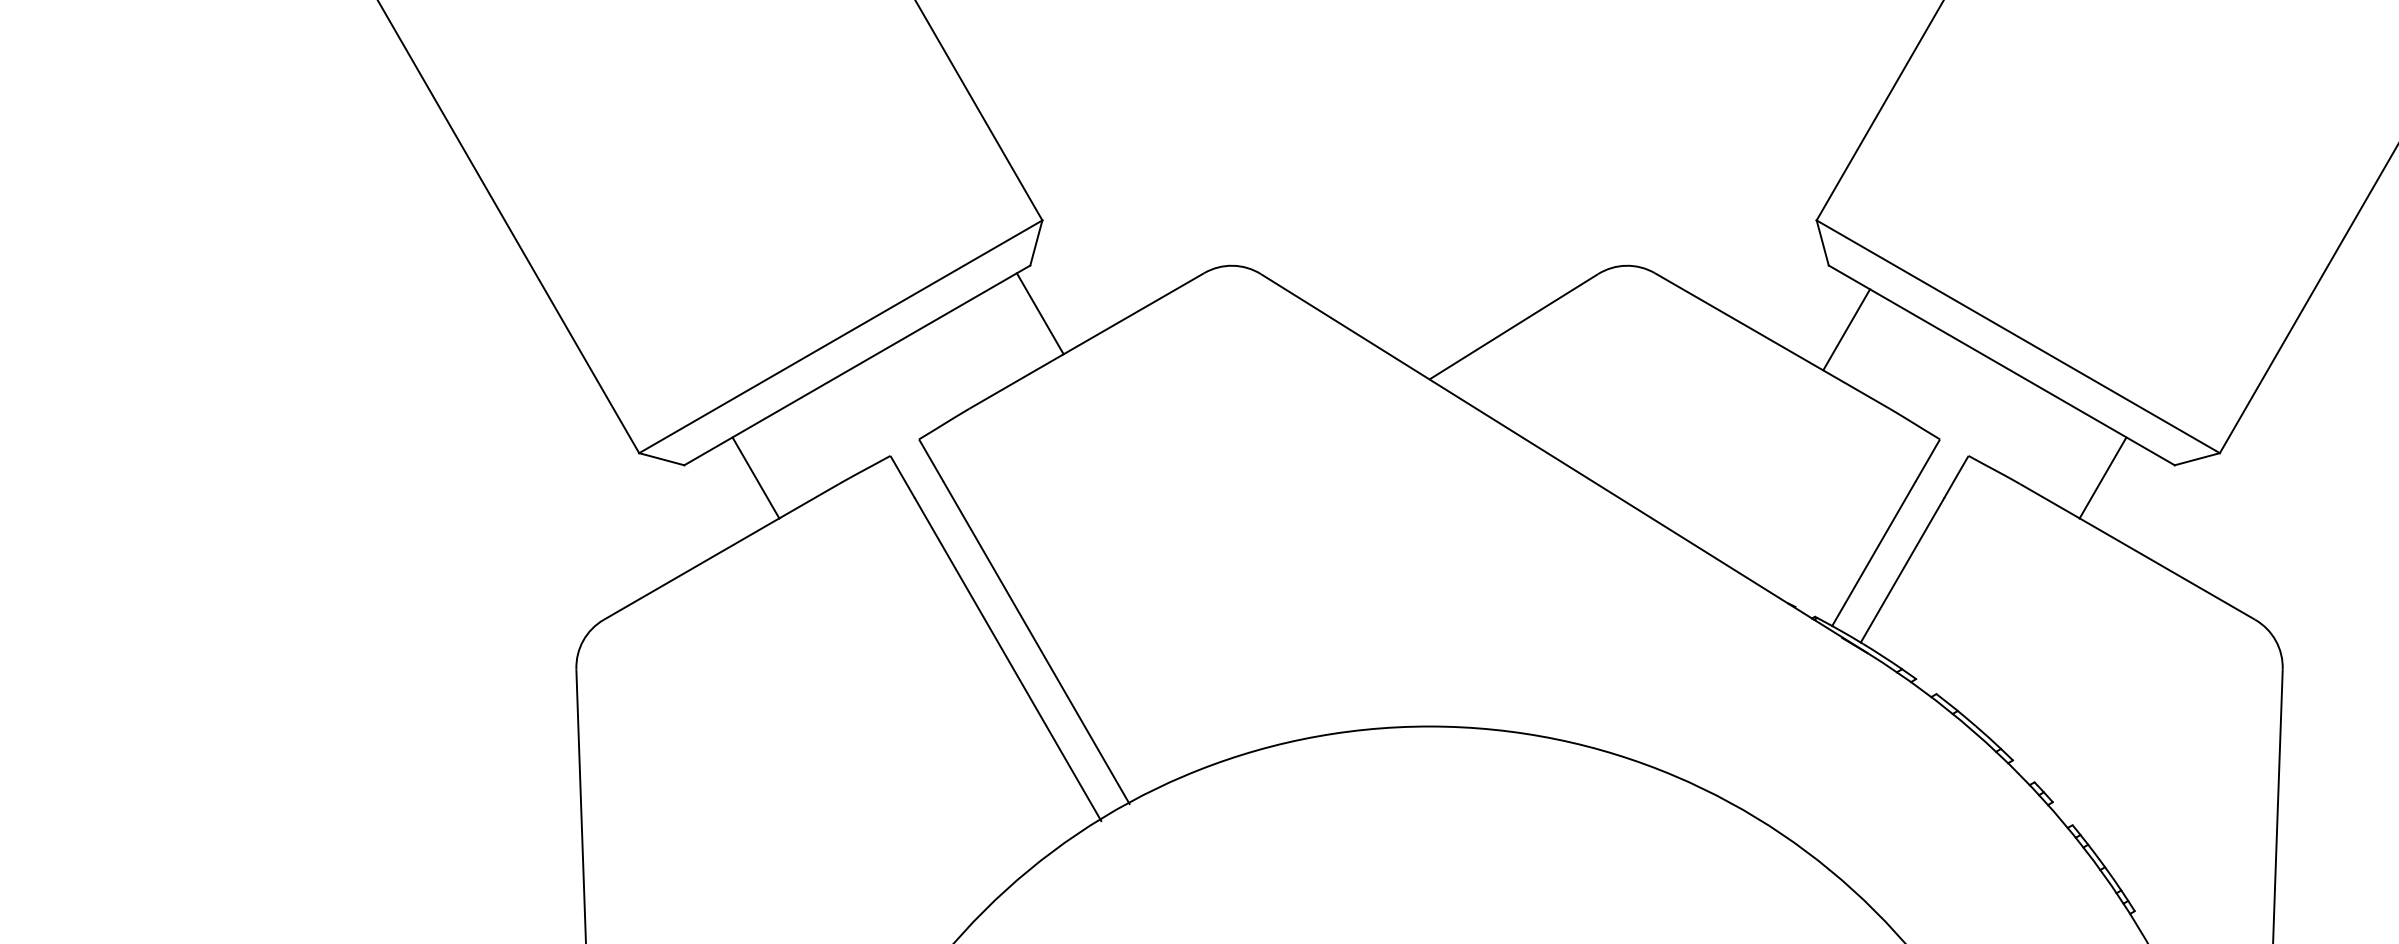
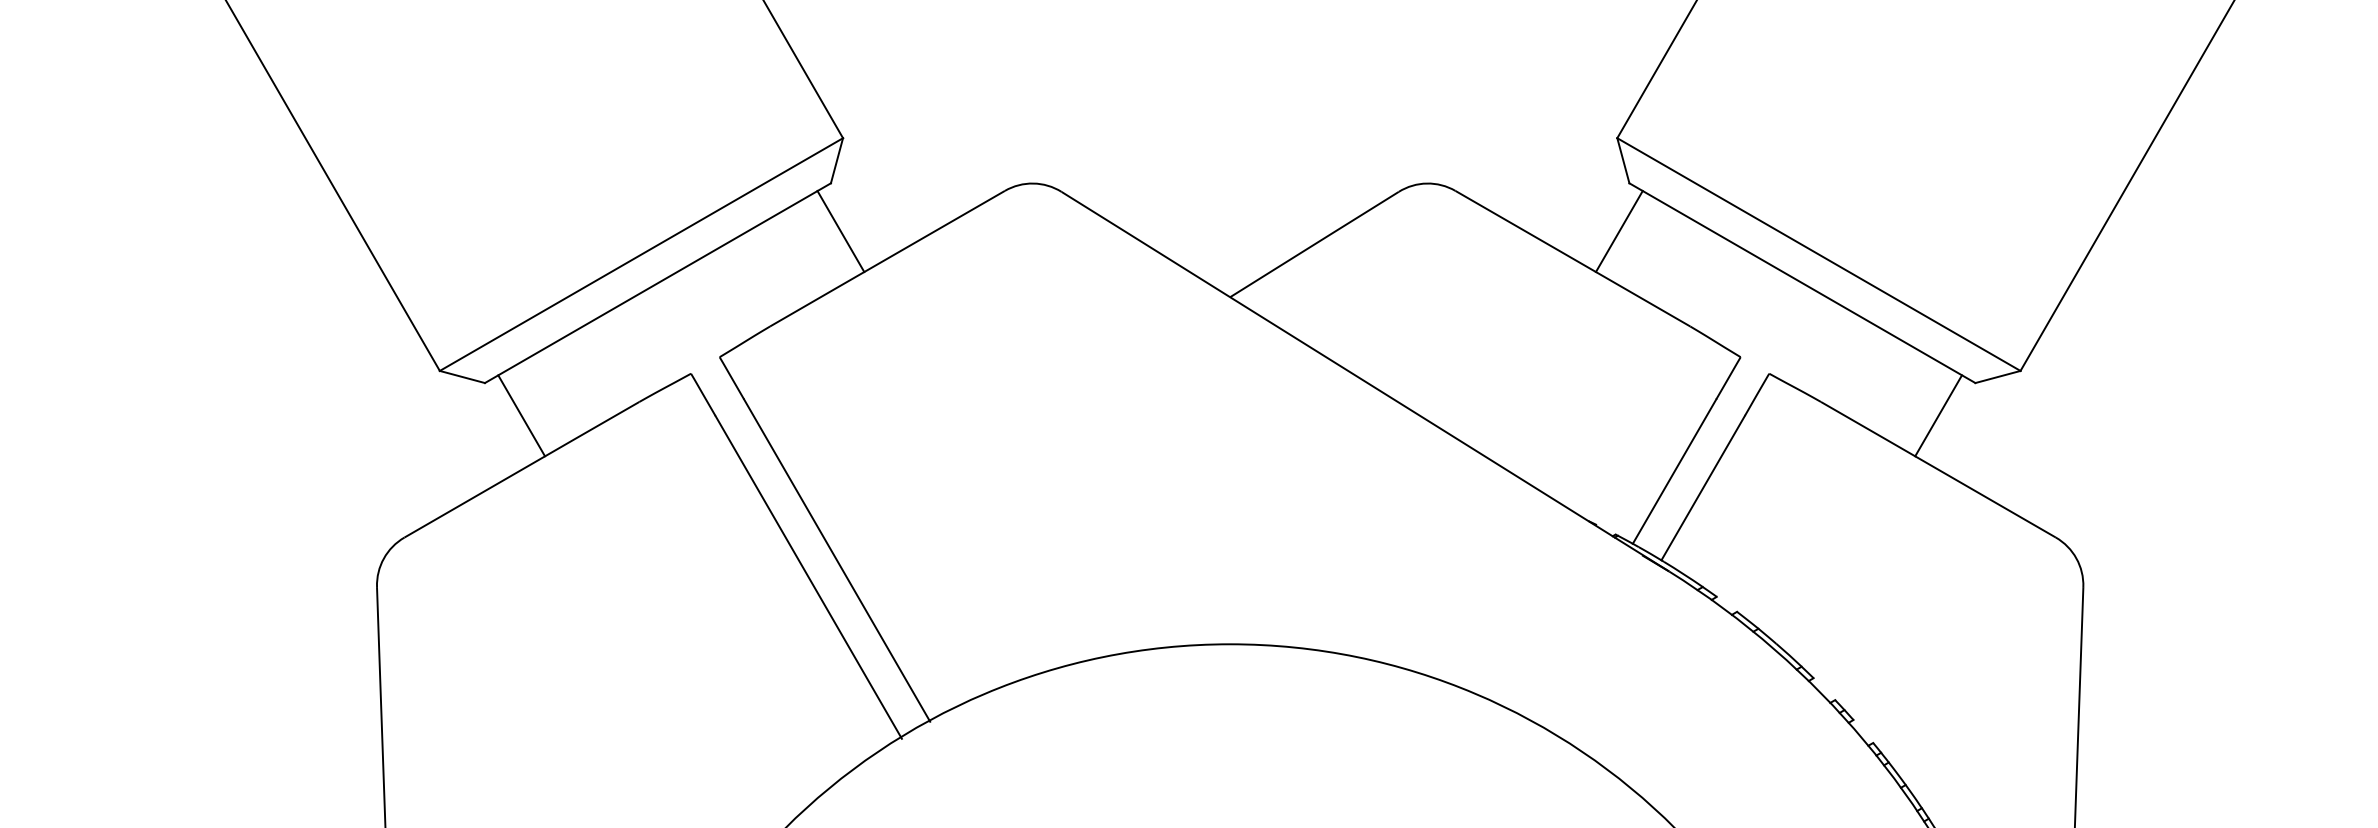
line: (1846, 329) -> (1619, 231), moved
line: (755, 477) -> (521, 415), moved
line: (2102, 477) -> (1938, 415), moved

